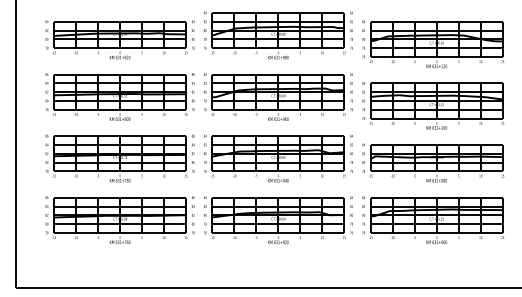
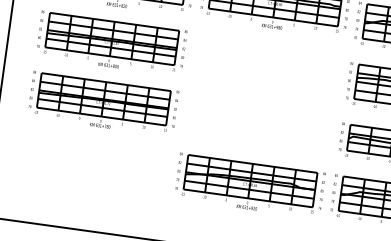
part: (278, 96) -> (266, 64), removed
part: (278, 158) -> (258, 125), removed
part: (119, 219) -> (94, 163), removed

